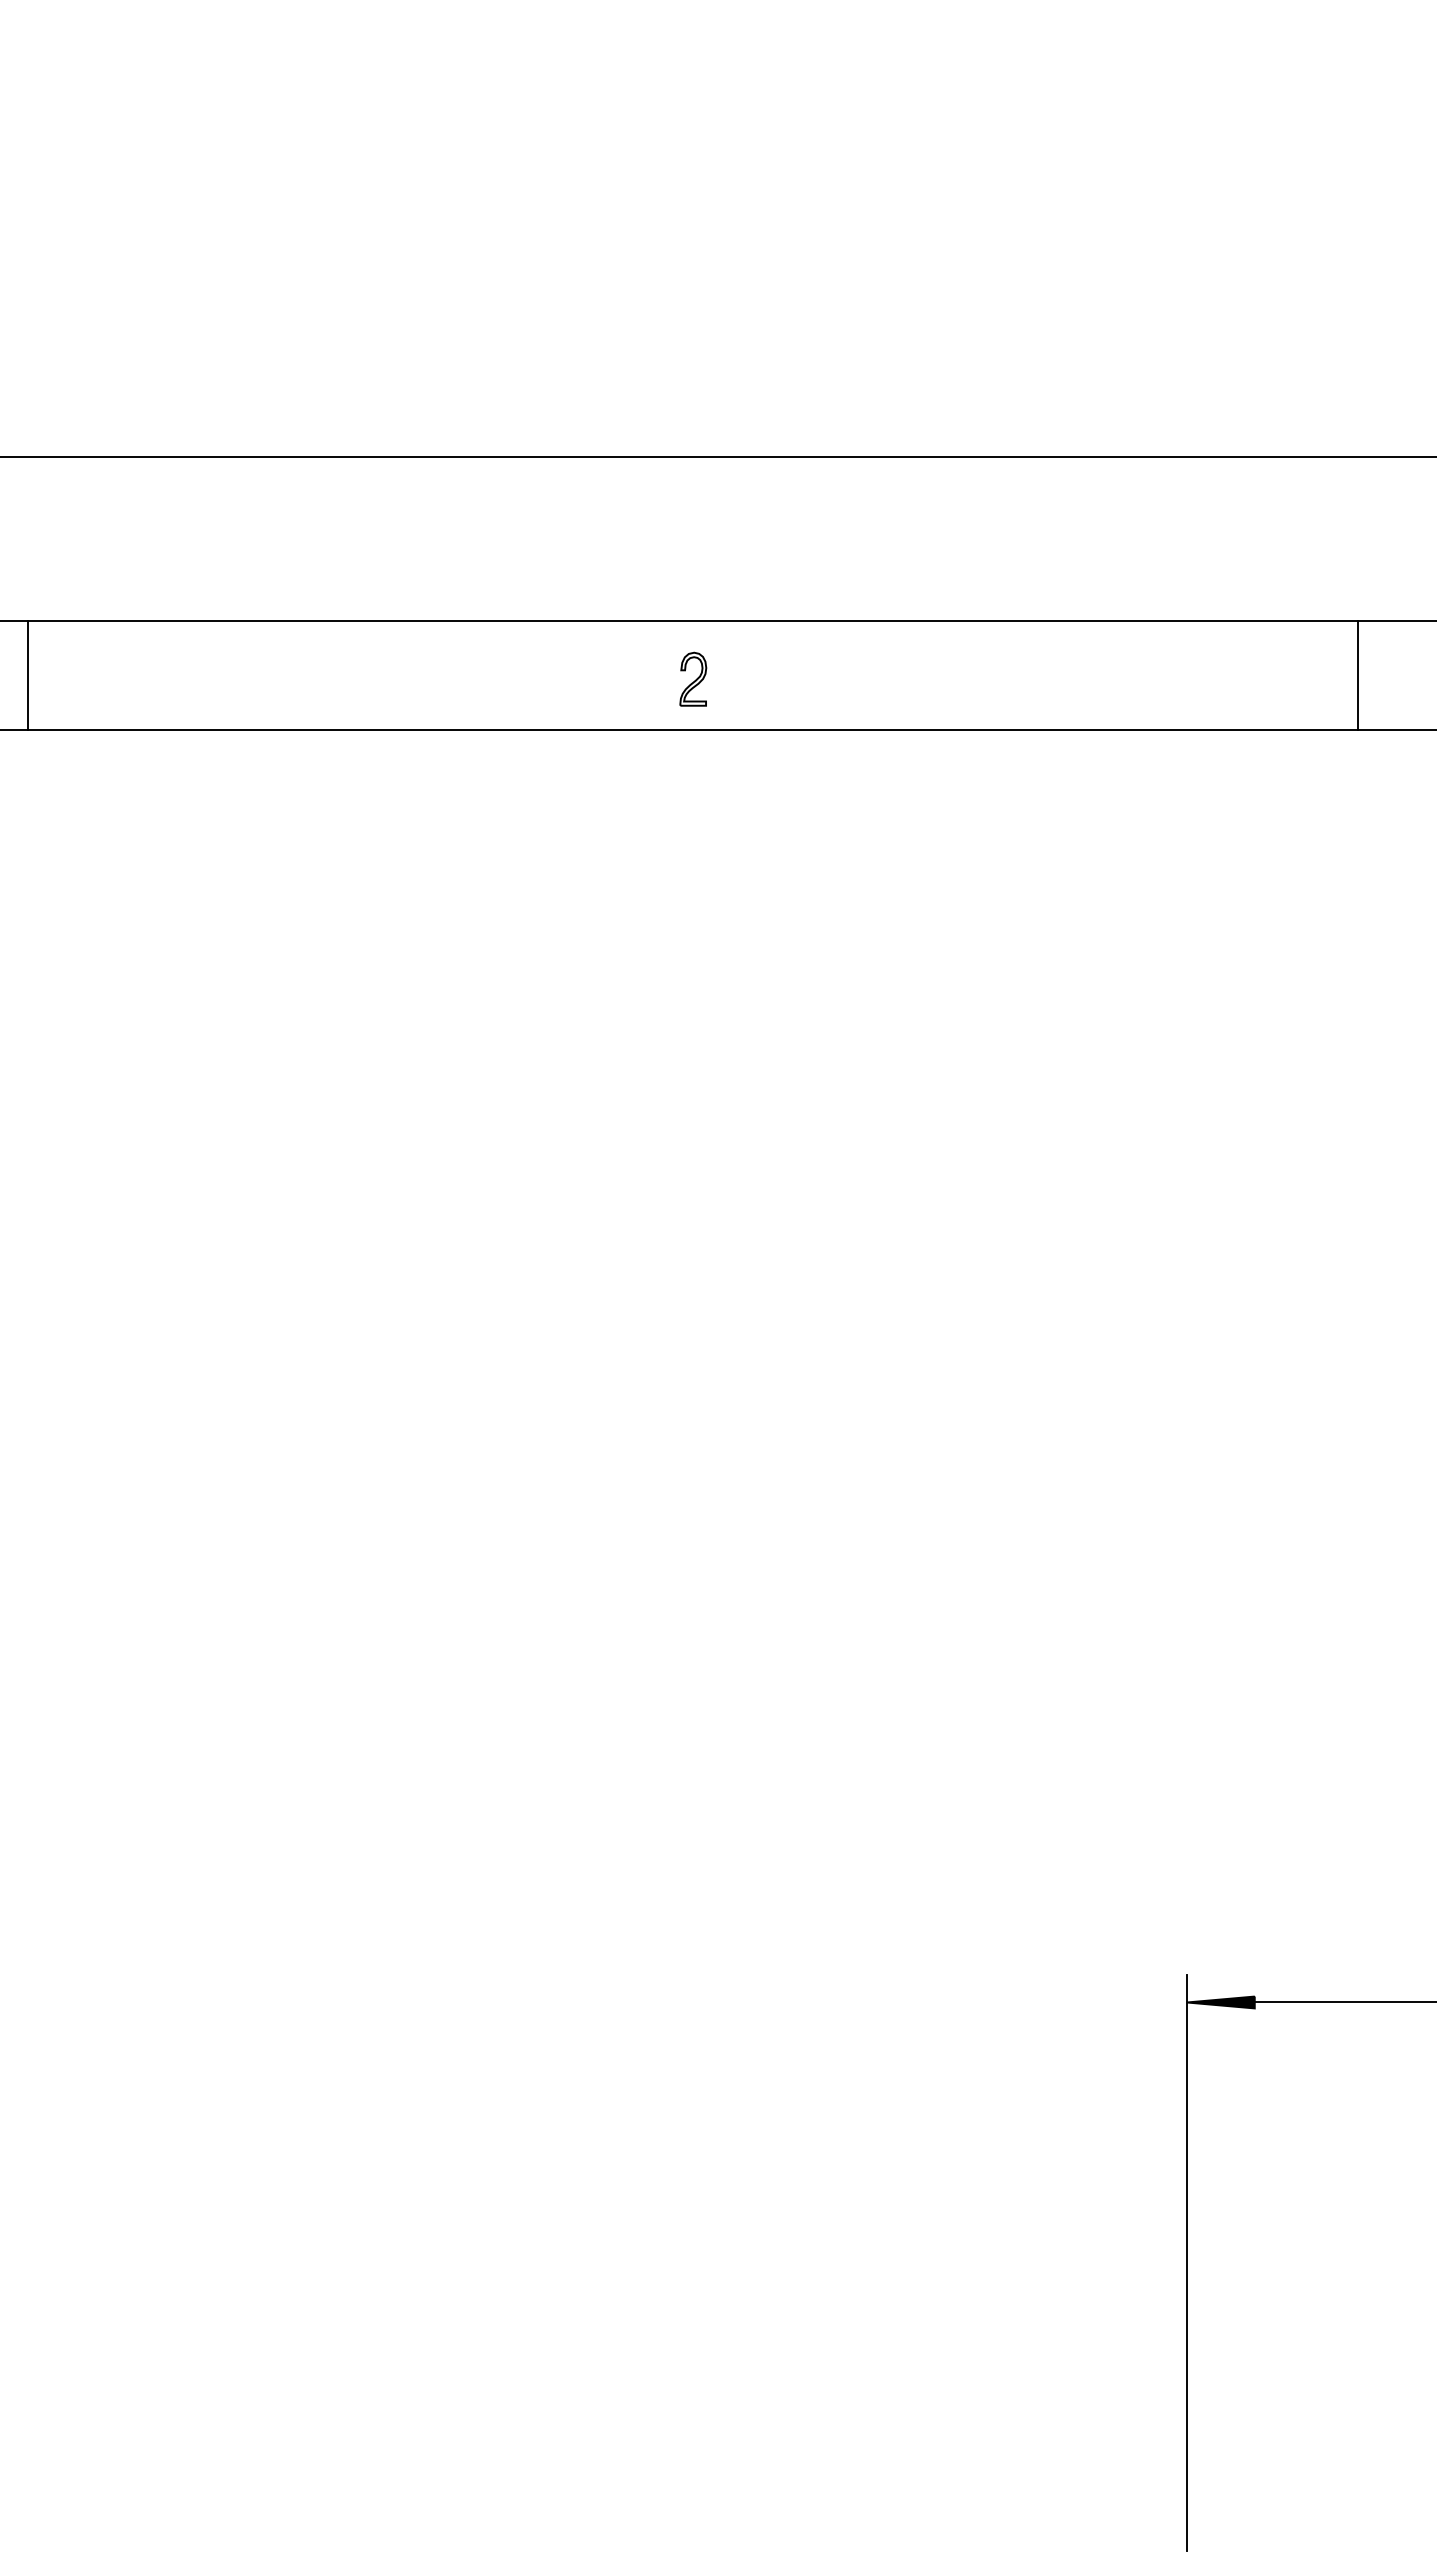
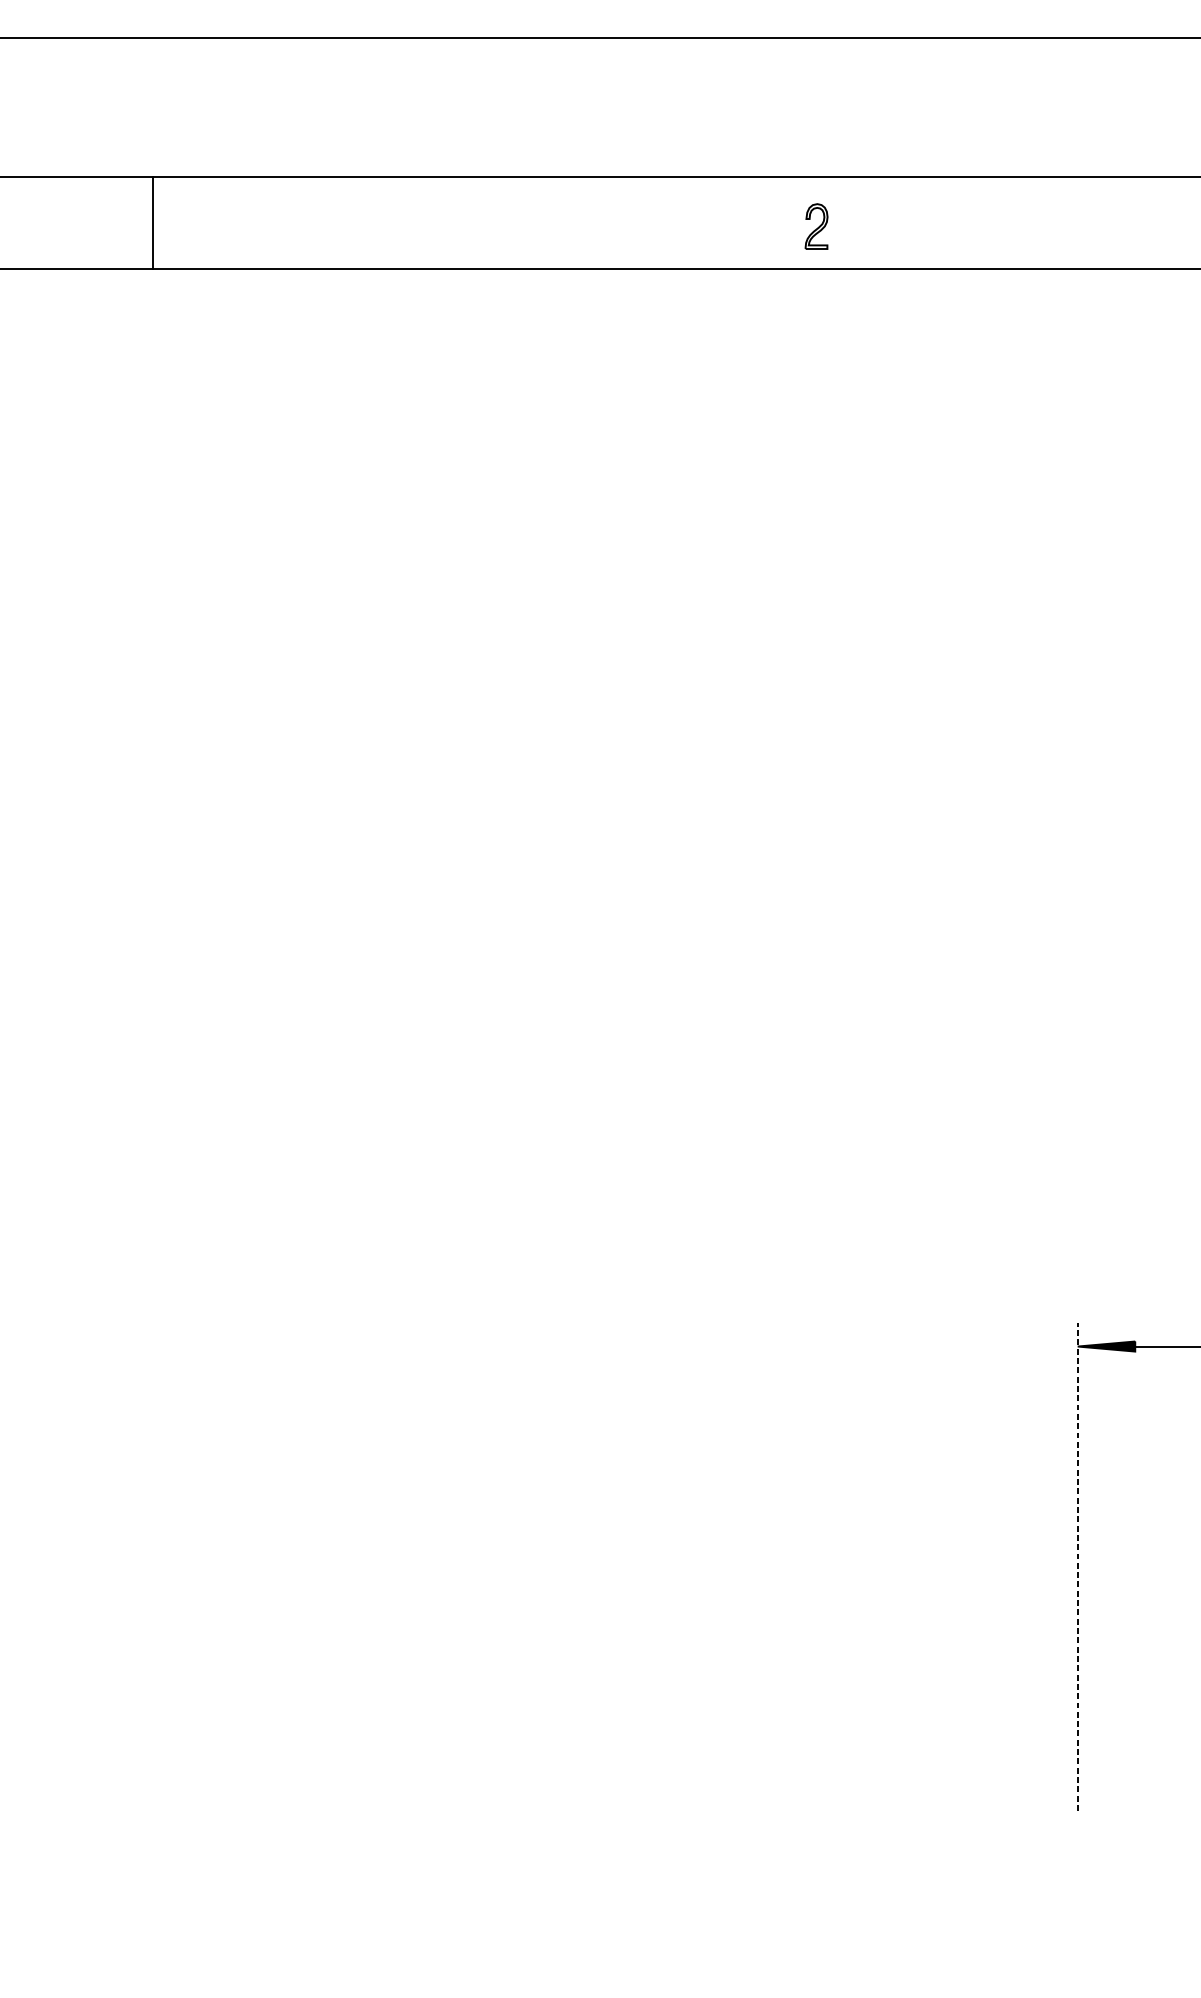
line: (27, 674) -> (152, 222), moved
part: (693, 678) -> (816, 225), moved
line: (1186, 2263) -> (1077, 1567), solid -> dashed

